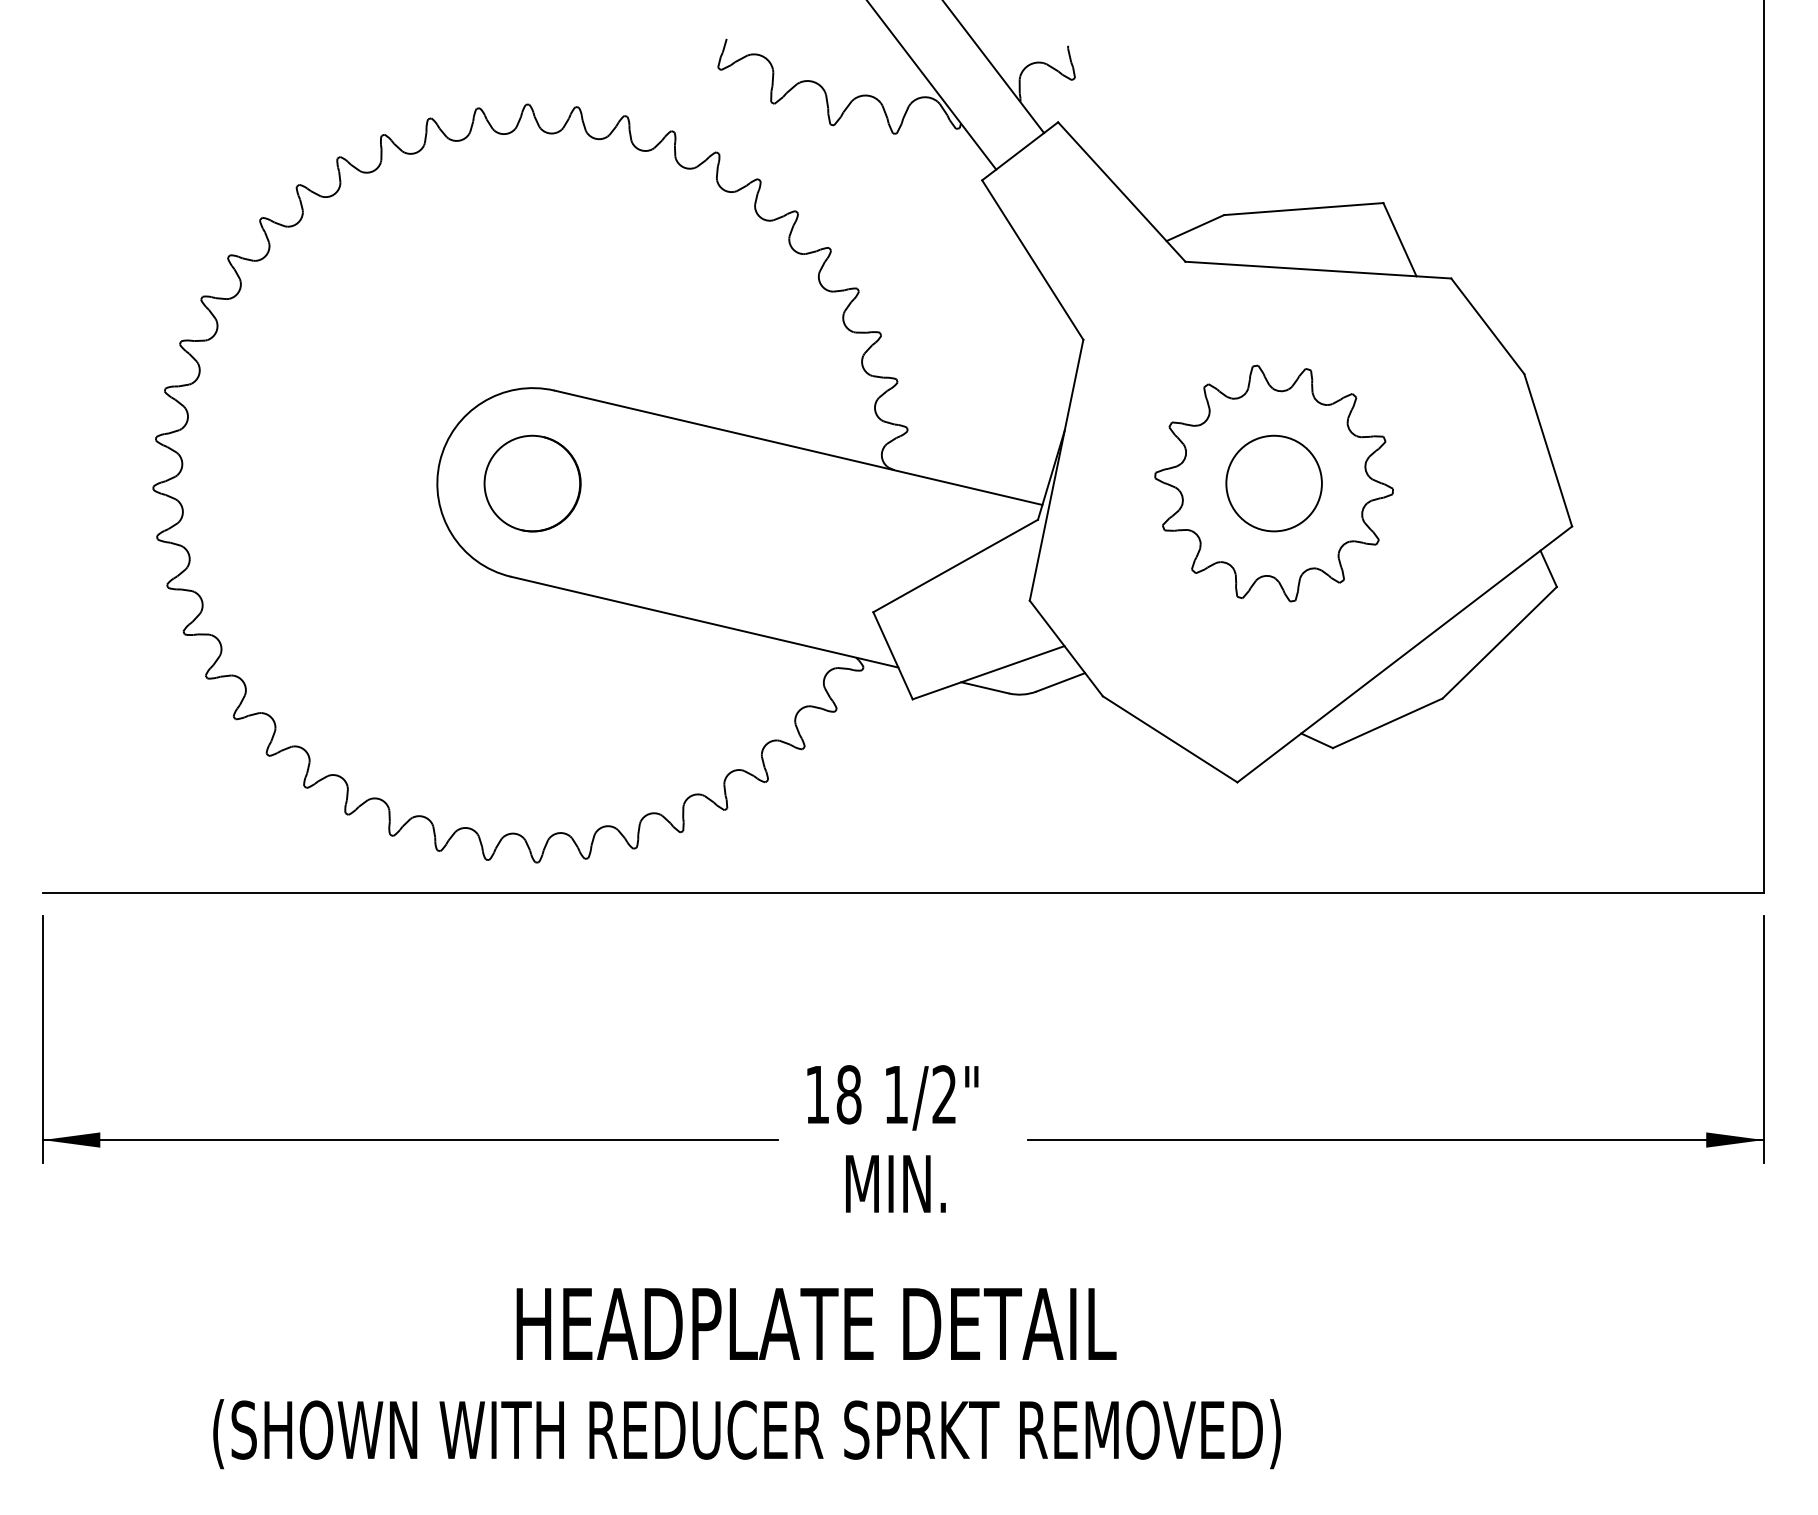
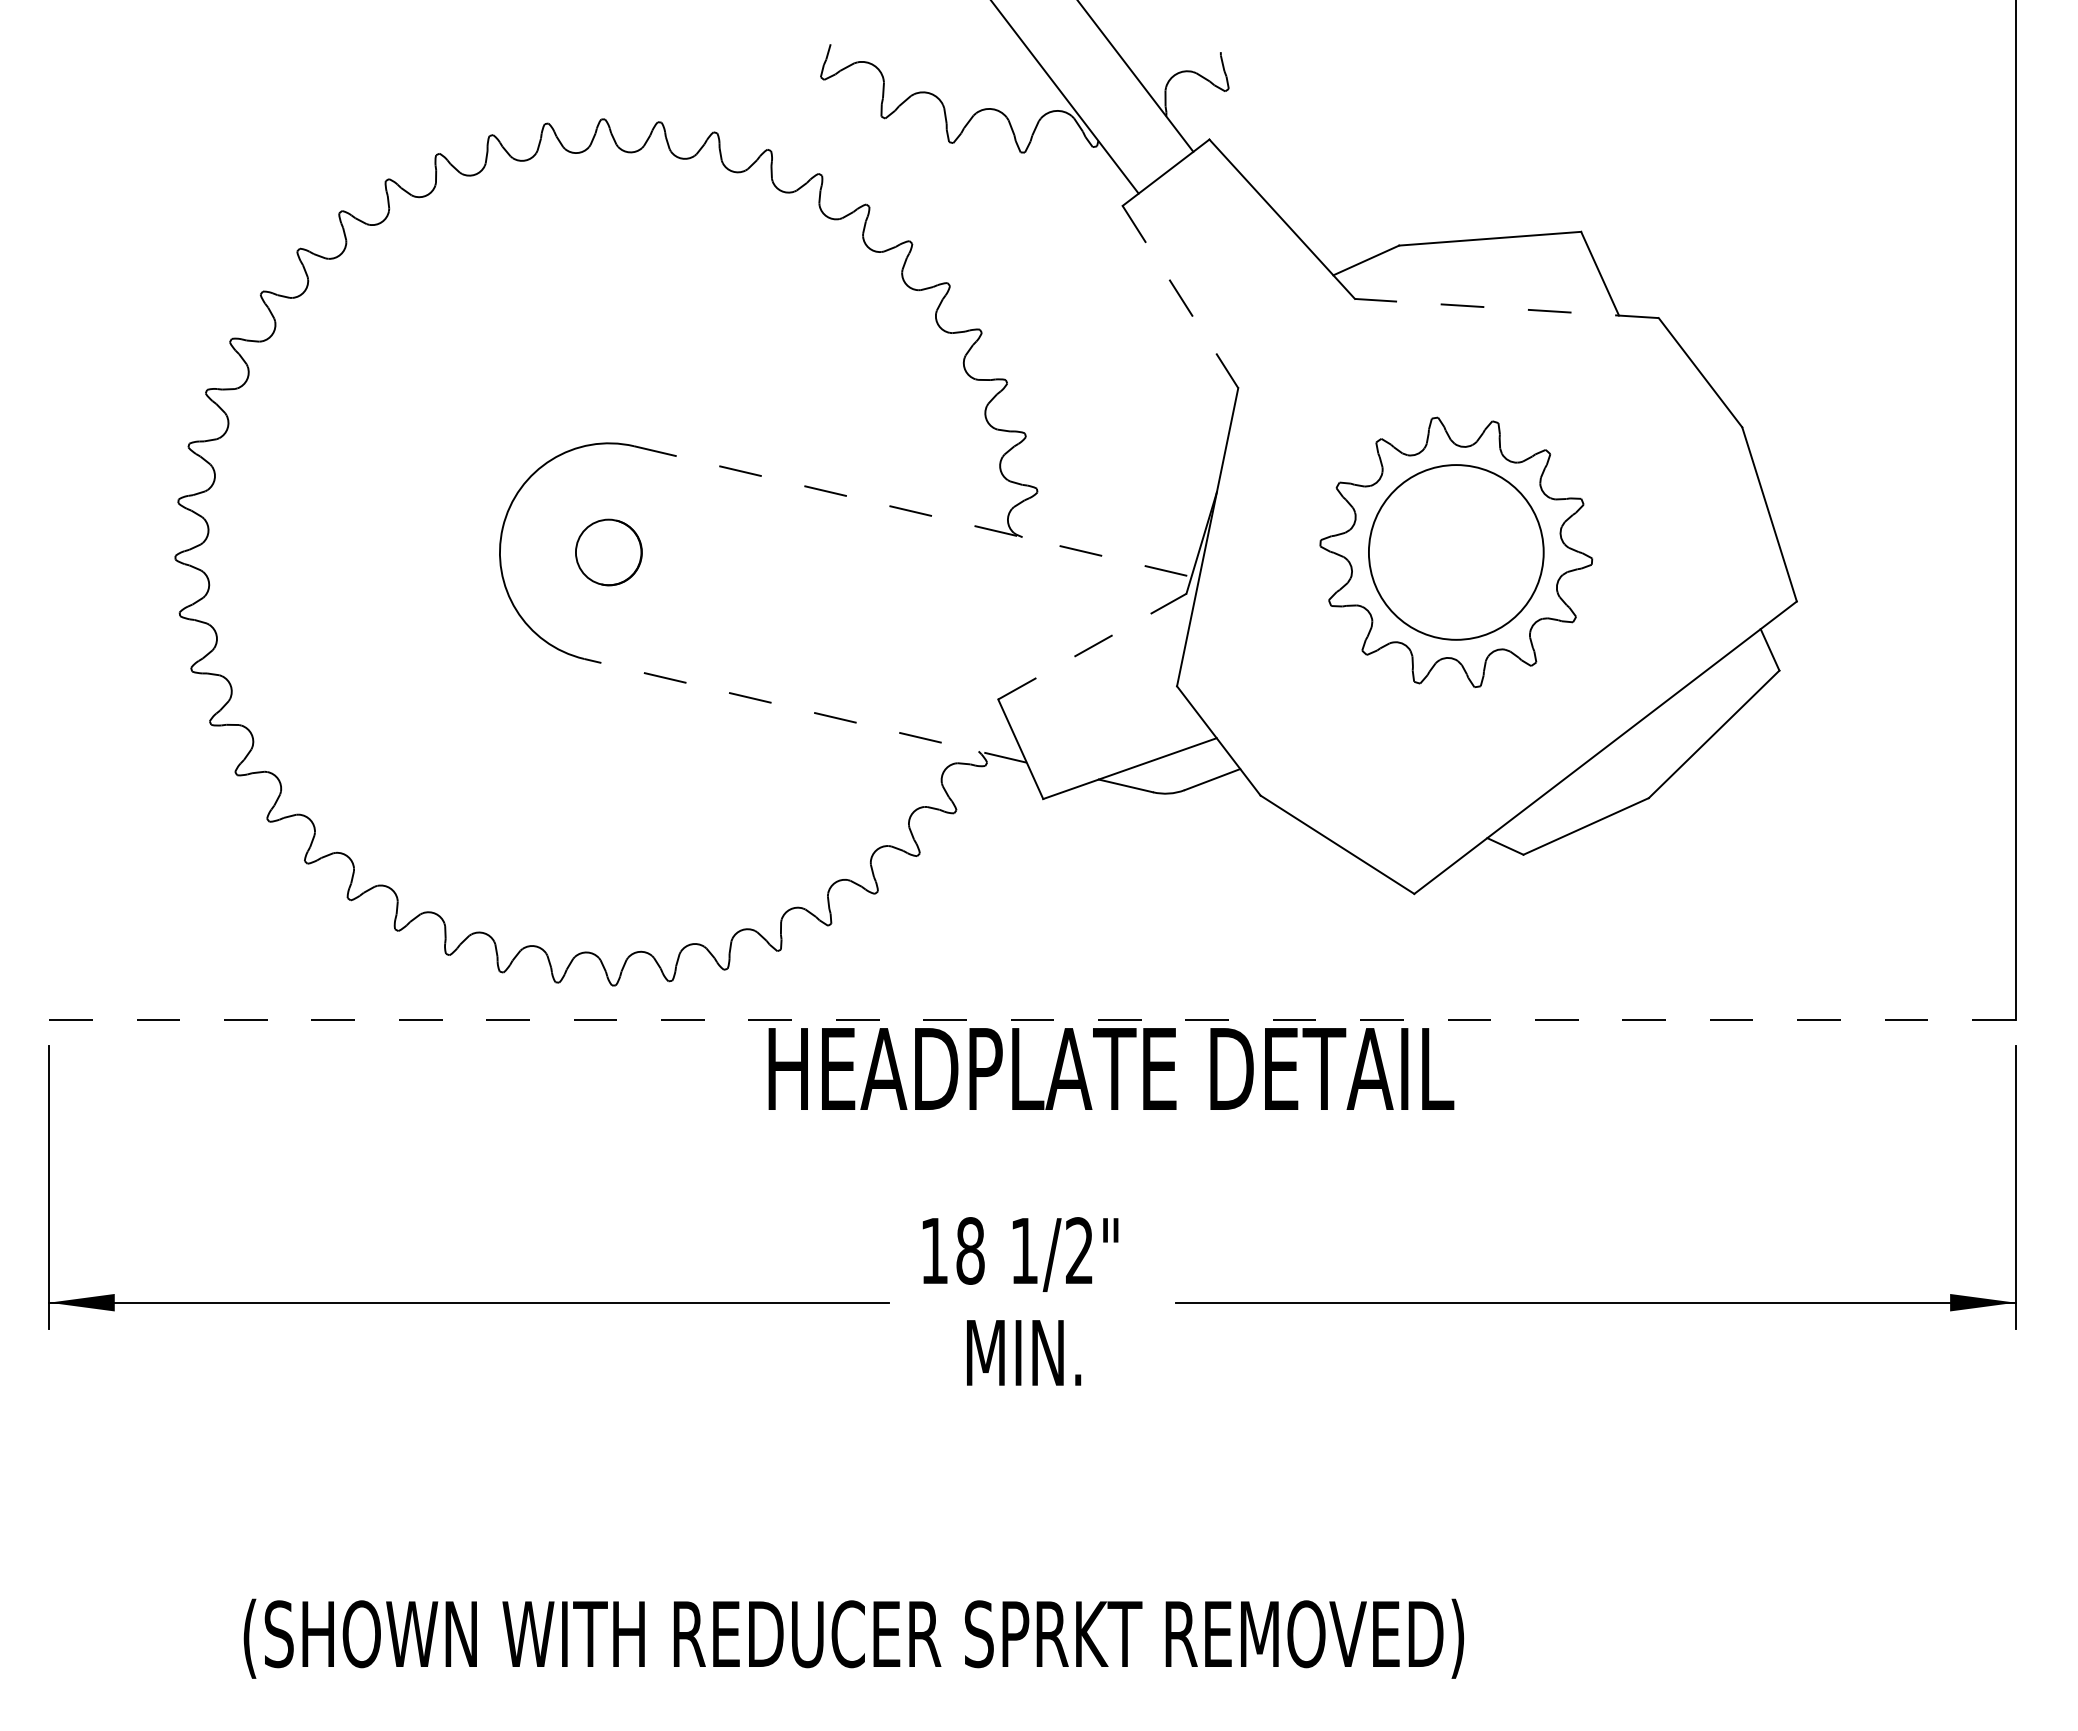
line: (1032, 260) -> (1180, 297), solid -> dashed
line: (1318, 270) -> (1506, 308), solid -> dashed
line: (799, 447) -> (913, 511), solid -> dashed
part: (532, 483) -> (608, 552), size x0.6
circle: (1273, 483) -> (1455, 552), size x1.6
line: (955, 565) -> (1092, 646), solid -> dashed
line: (704, 621) -> (805, 710), solid -> dashed
line: (903, 892) -> (1032, 1019), solid -> dashed
text: (816, 1323) -> (1111, 1068), moved

